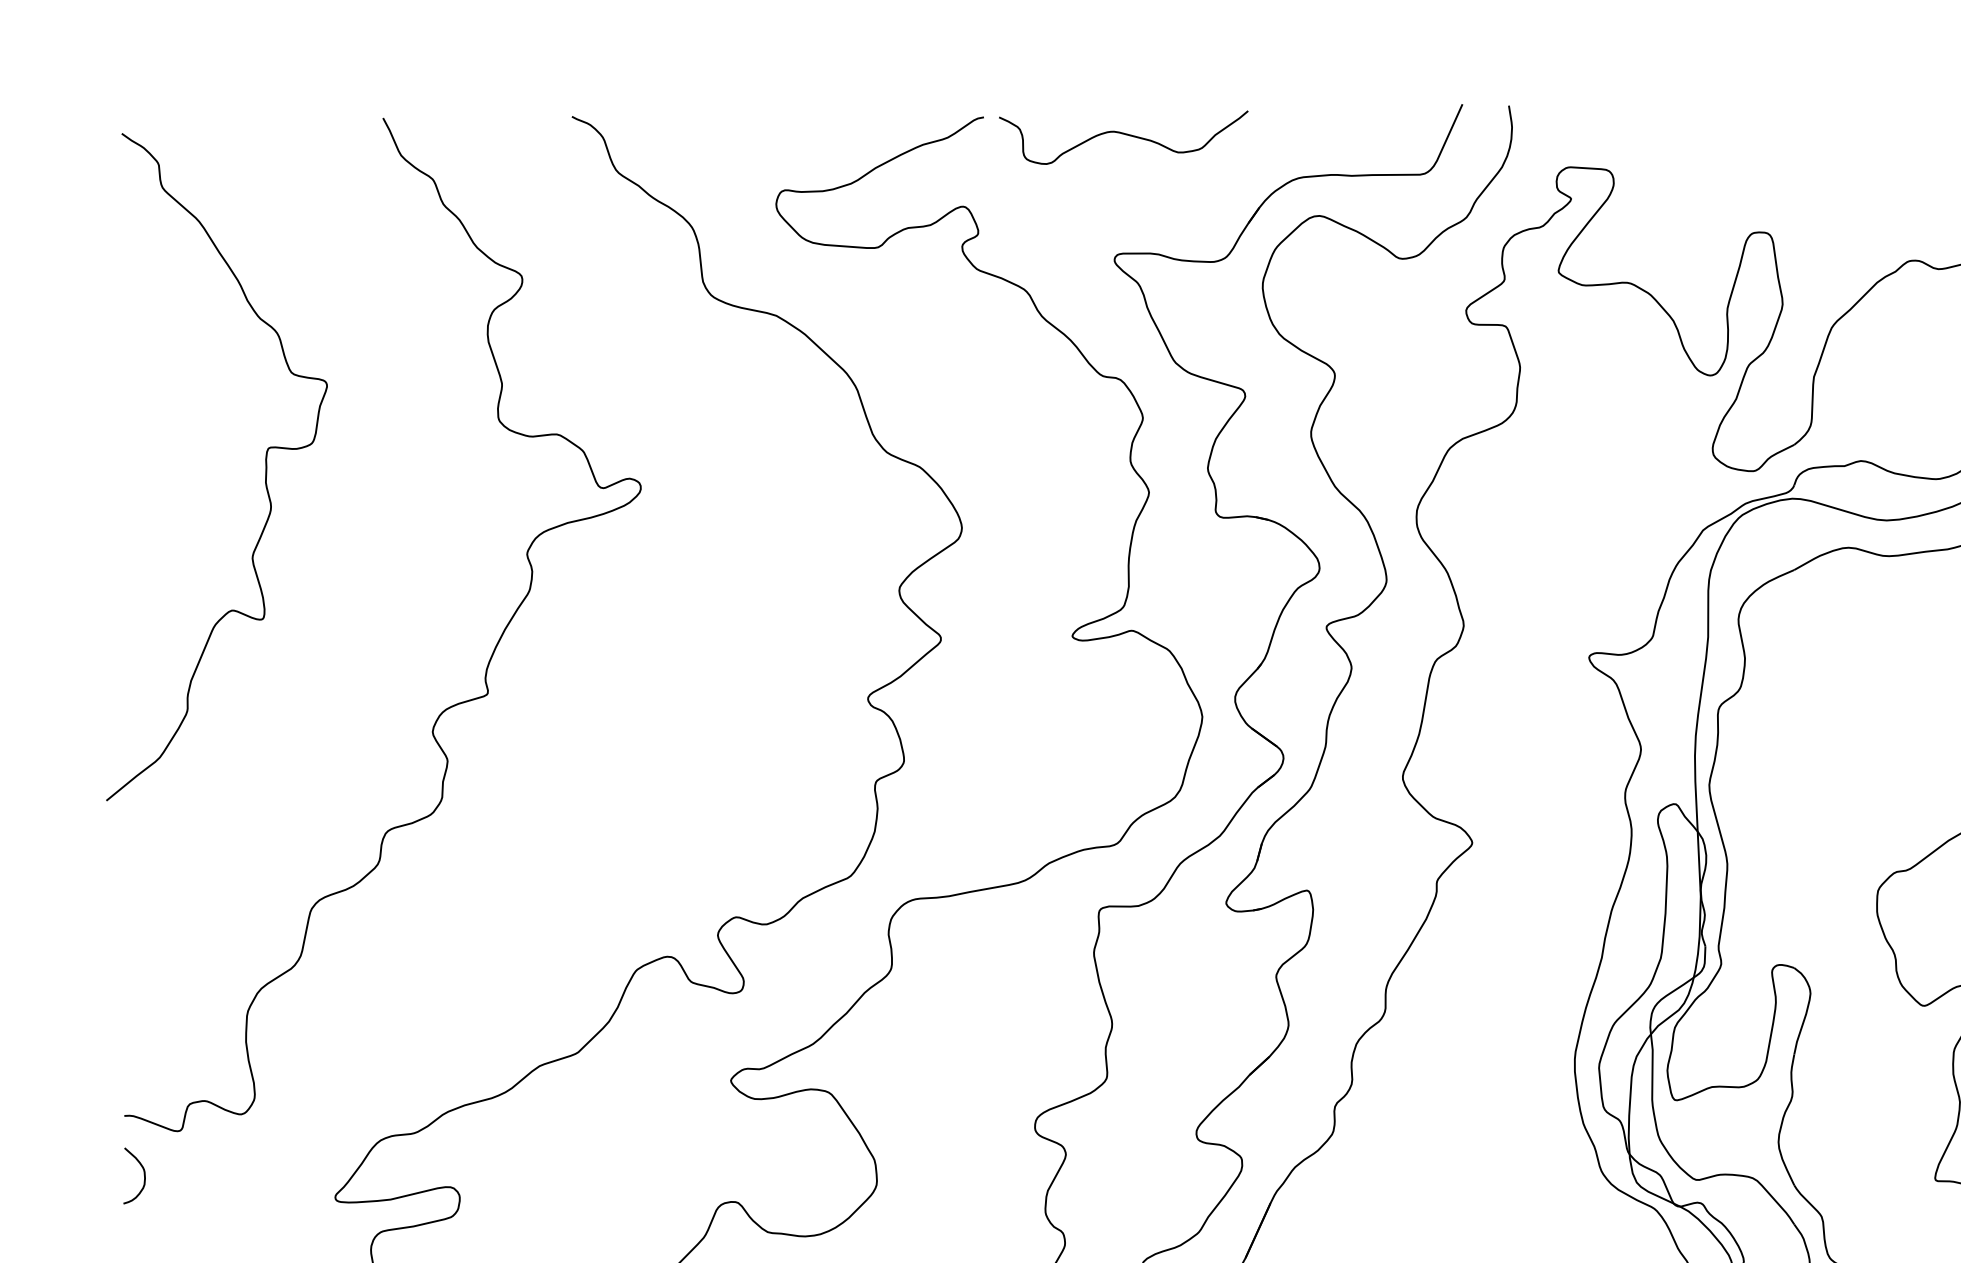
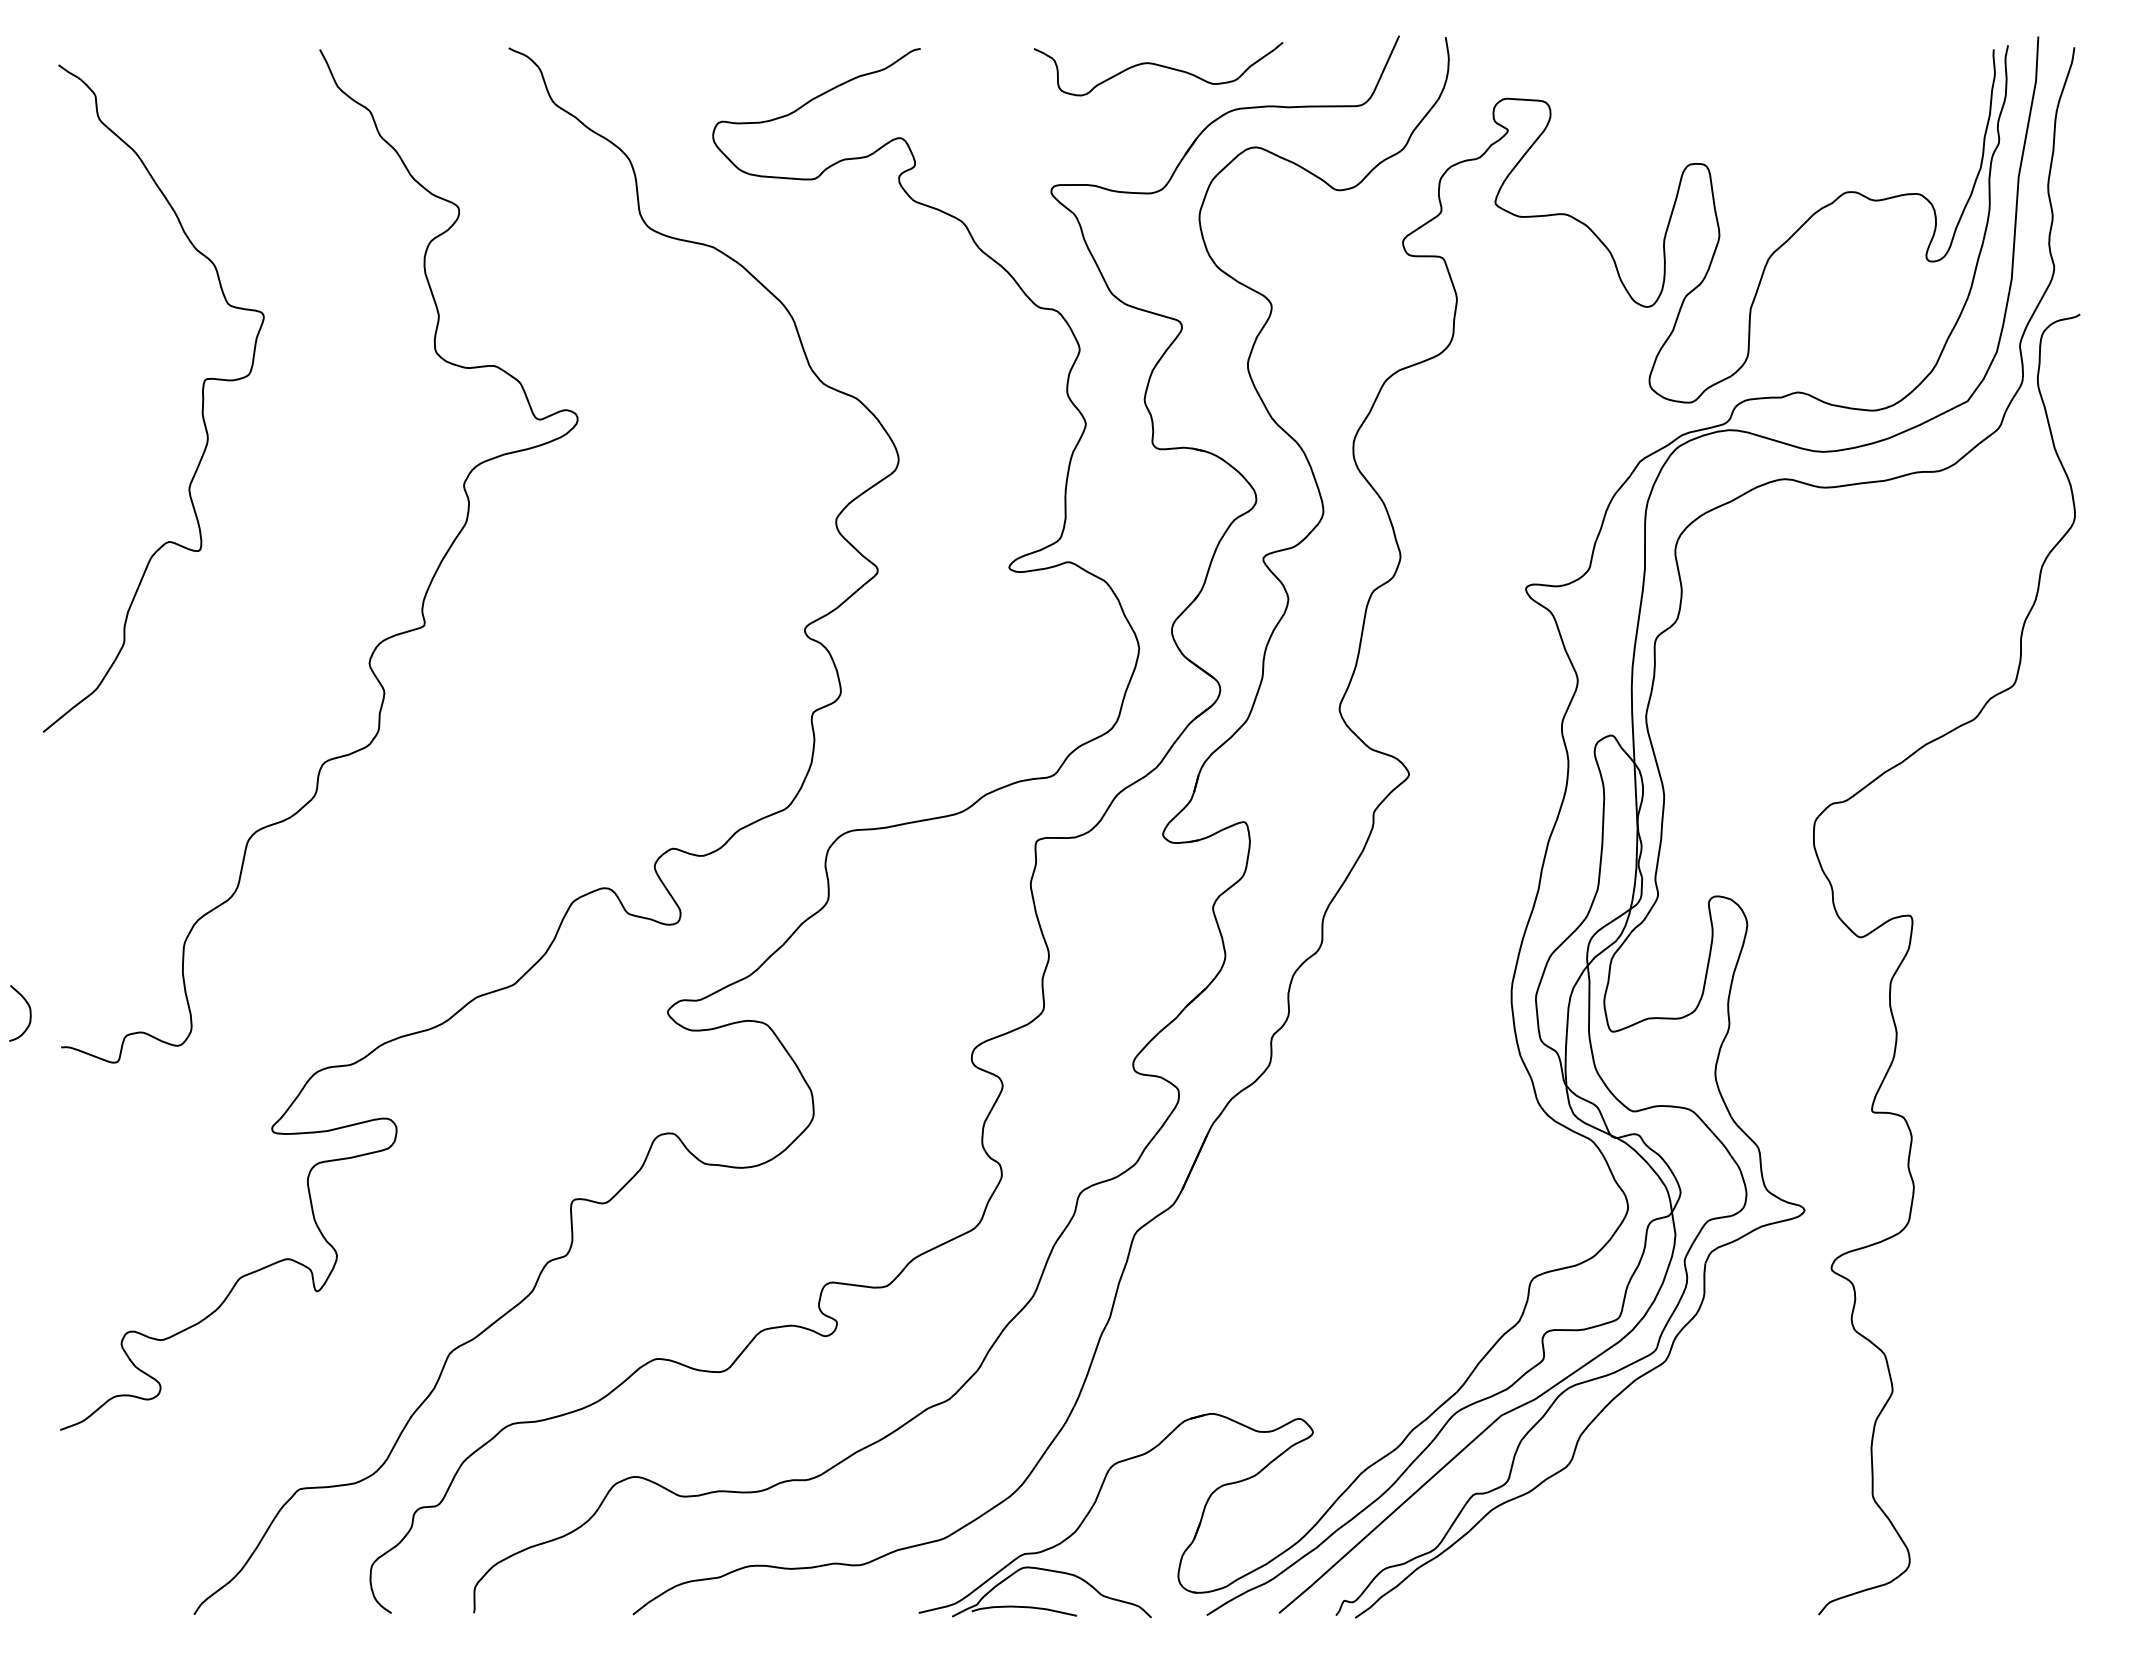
curve: (1123, 135) -> (1158, 66), moved
curve: (143, 1176) -> (29, 1013), moved

